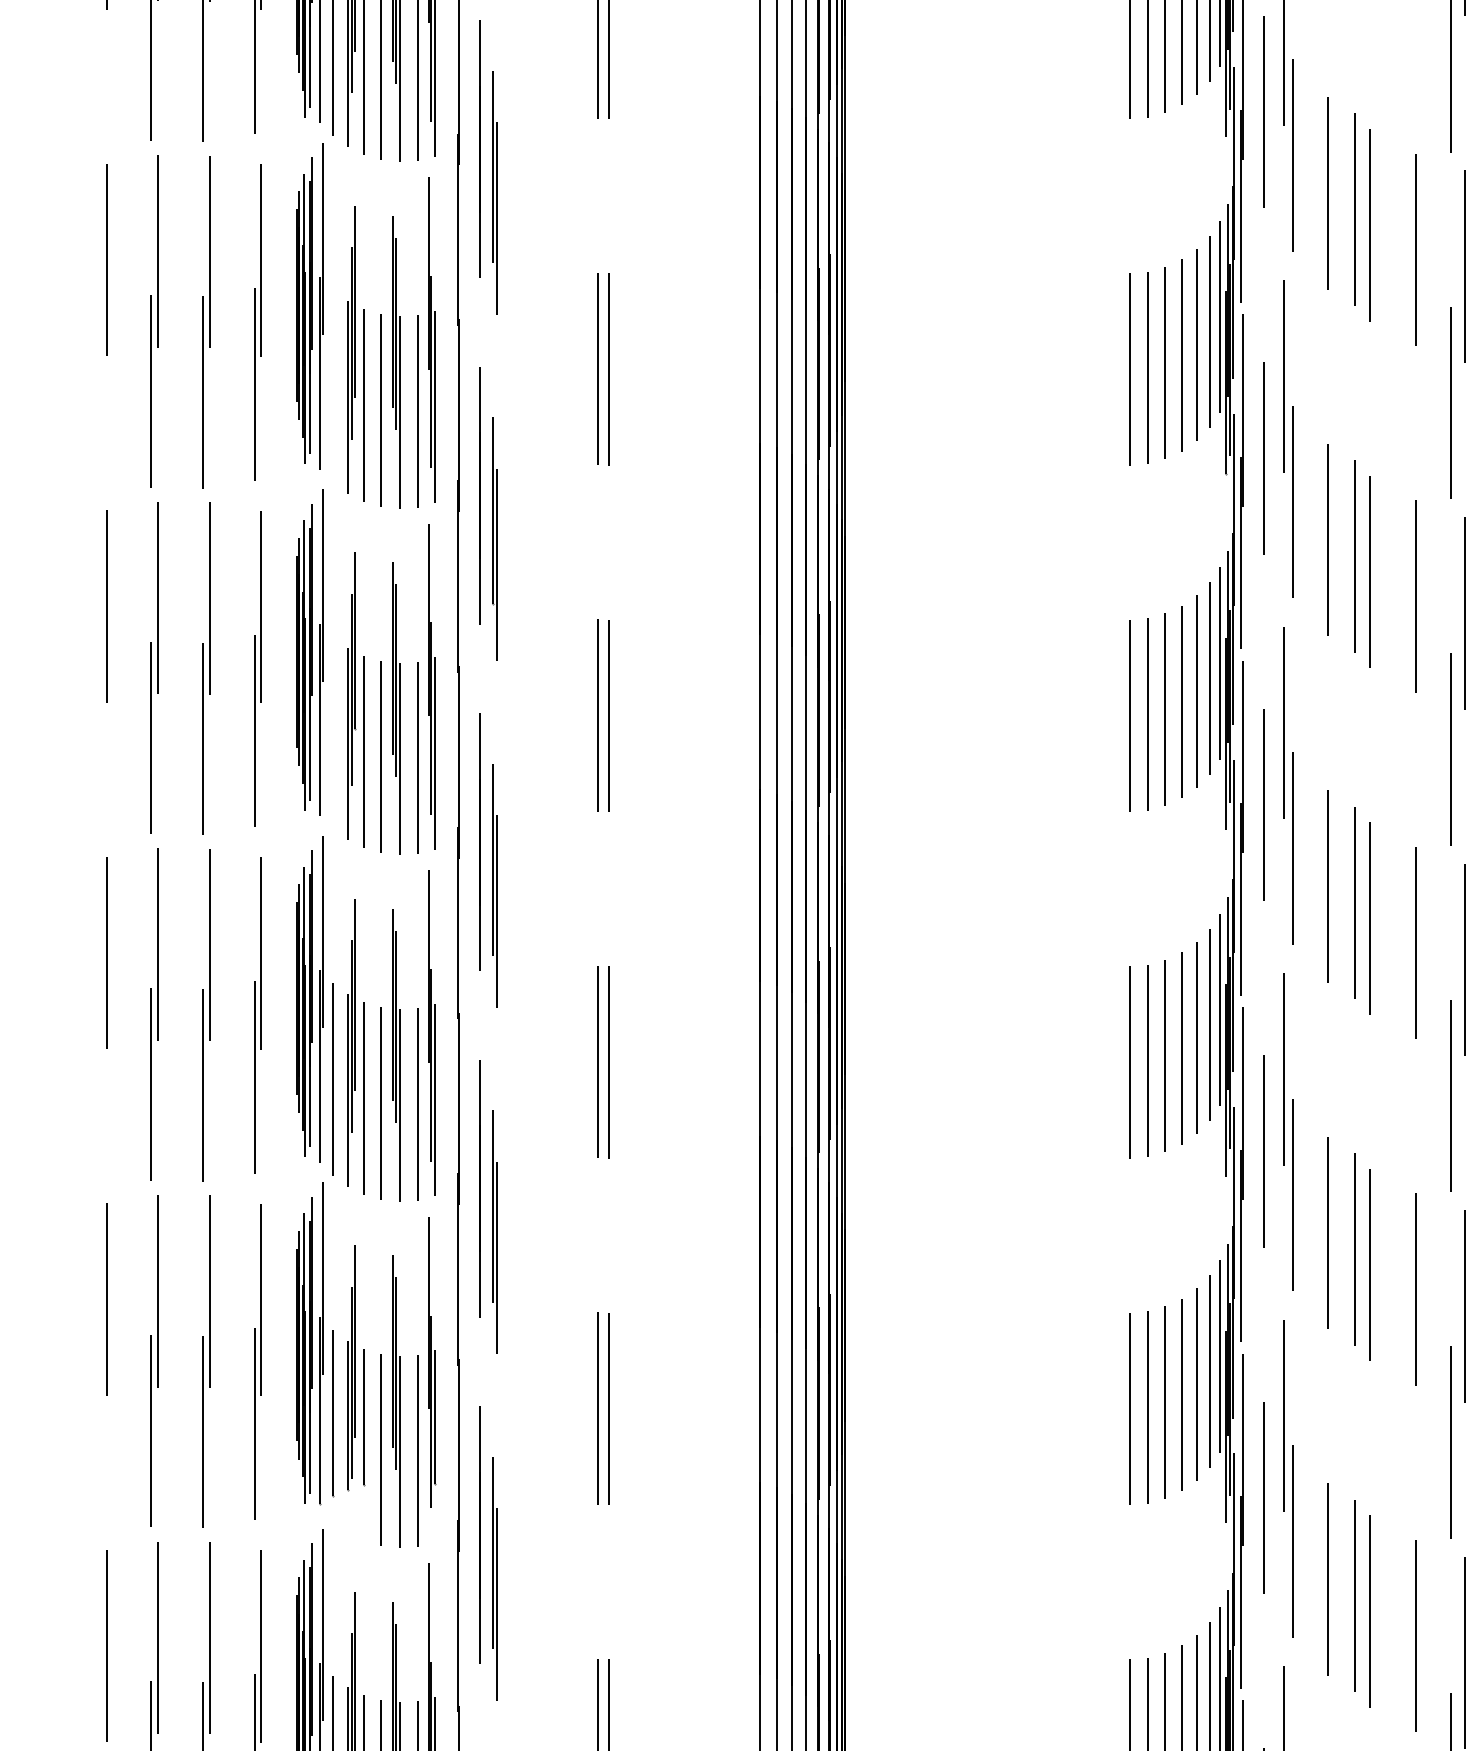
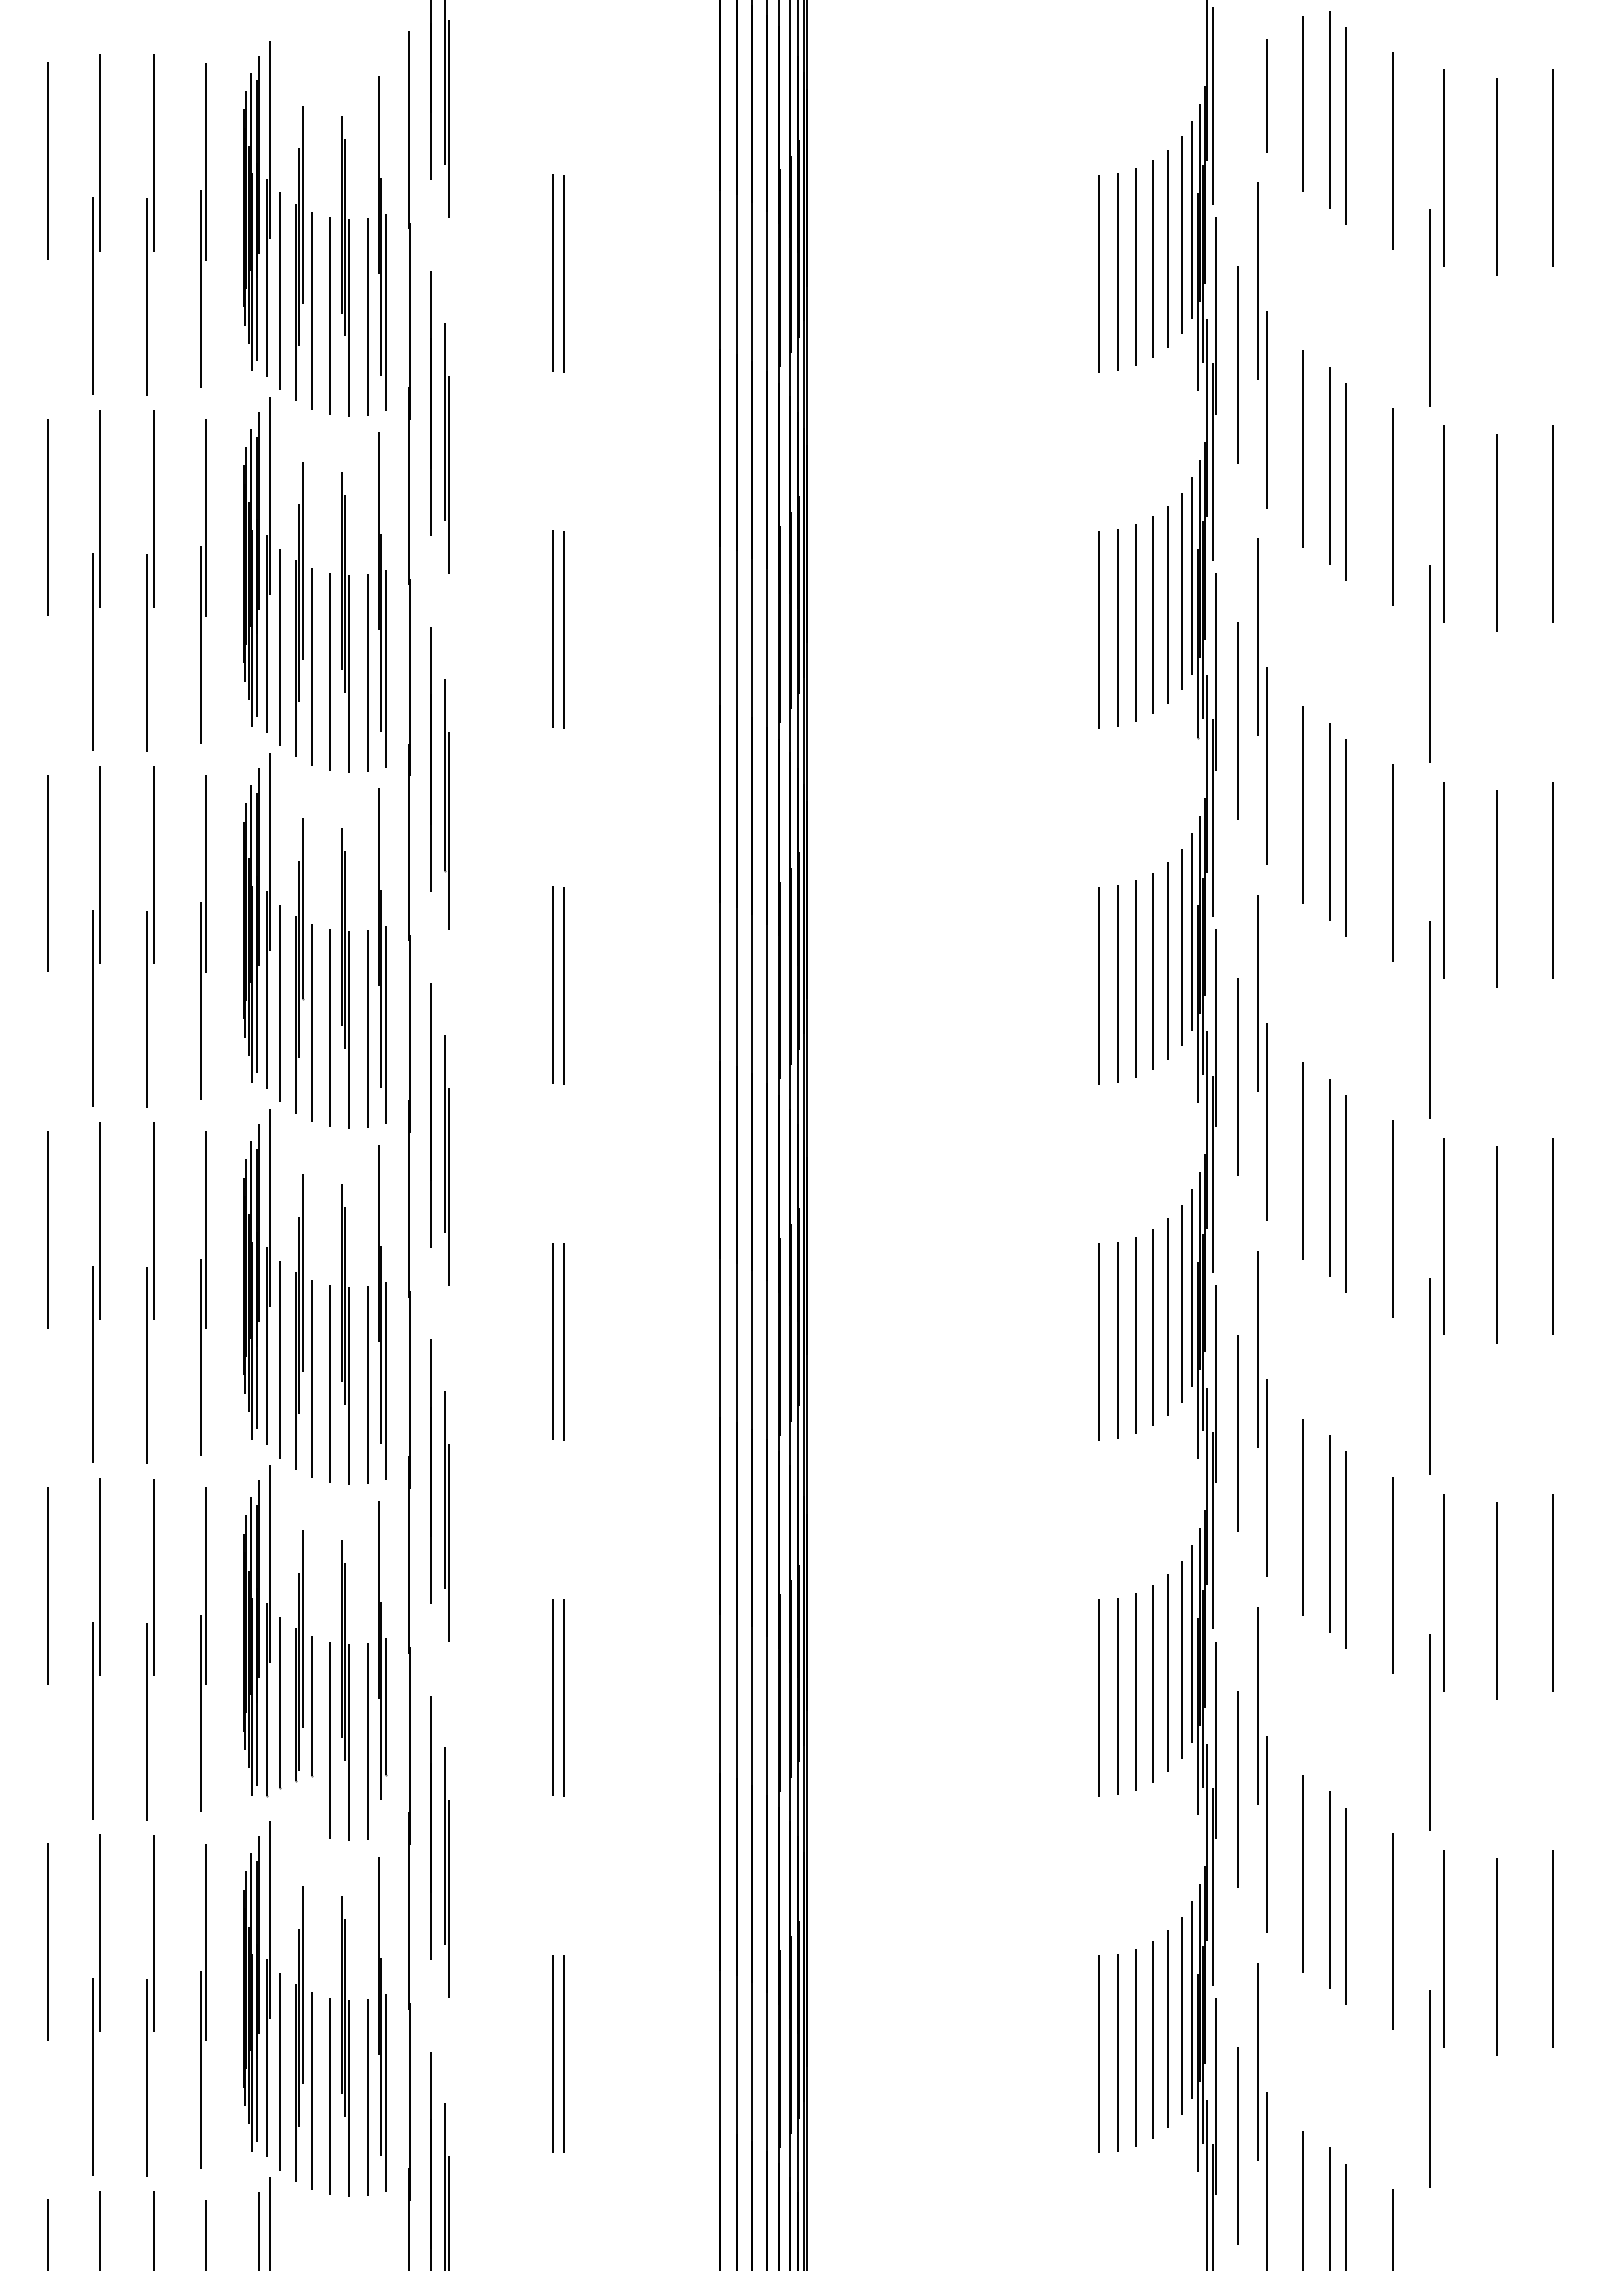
line: (332, 386) -> (279, 647), added
line: (333, 732) -> (280, 1003), added

